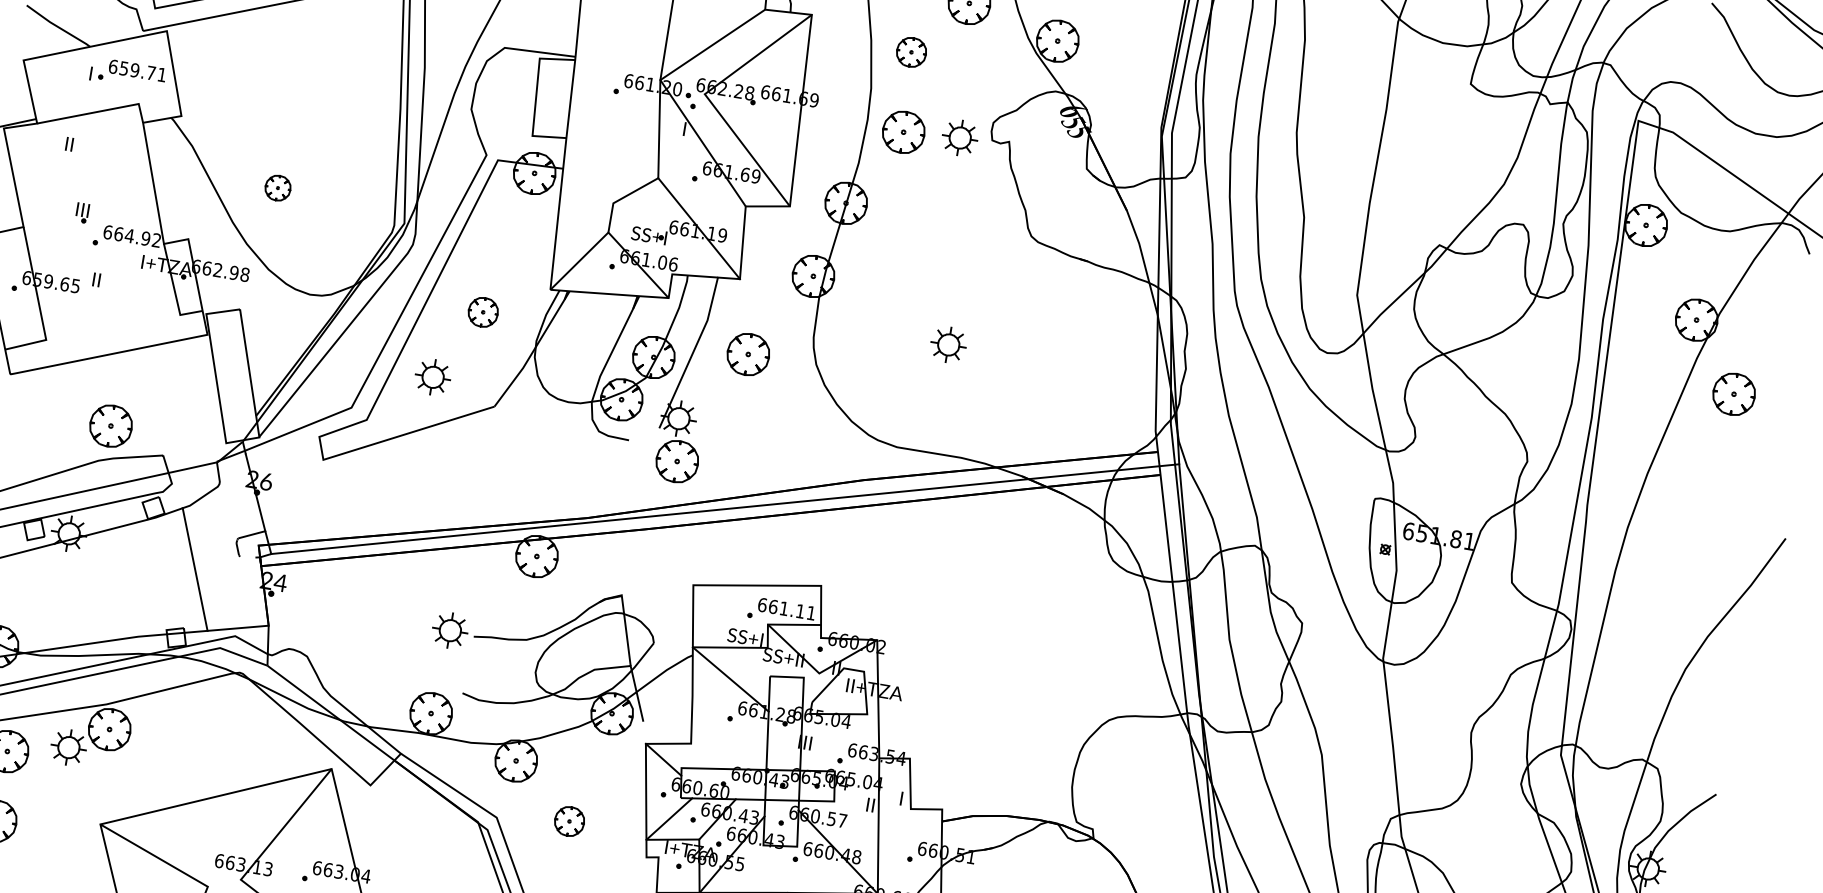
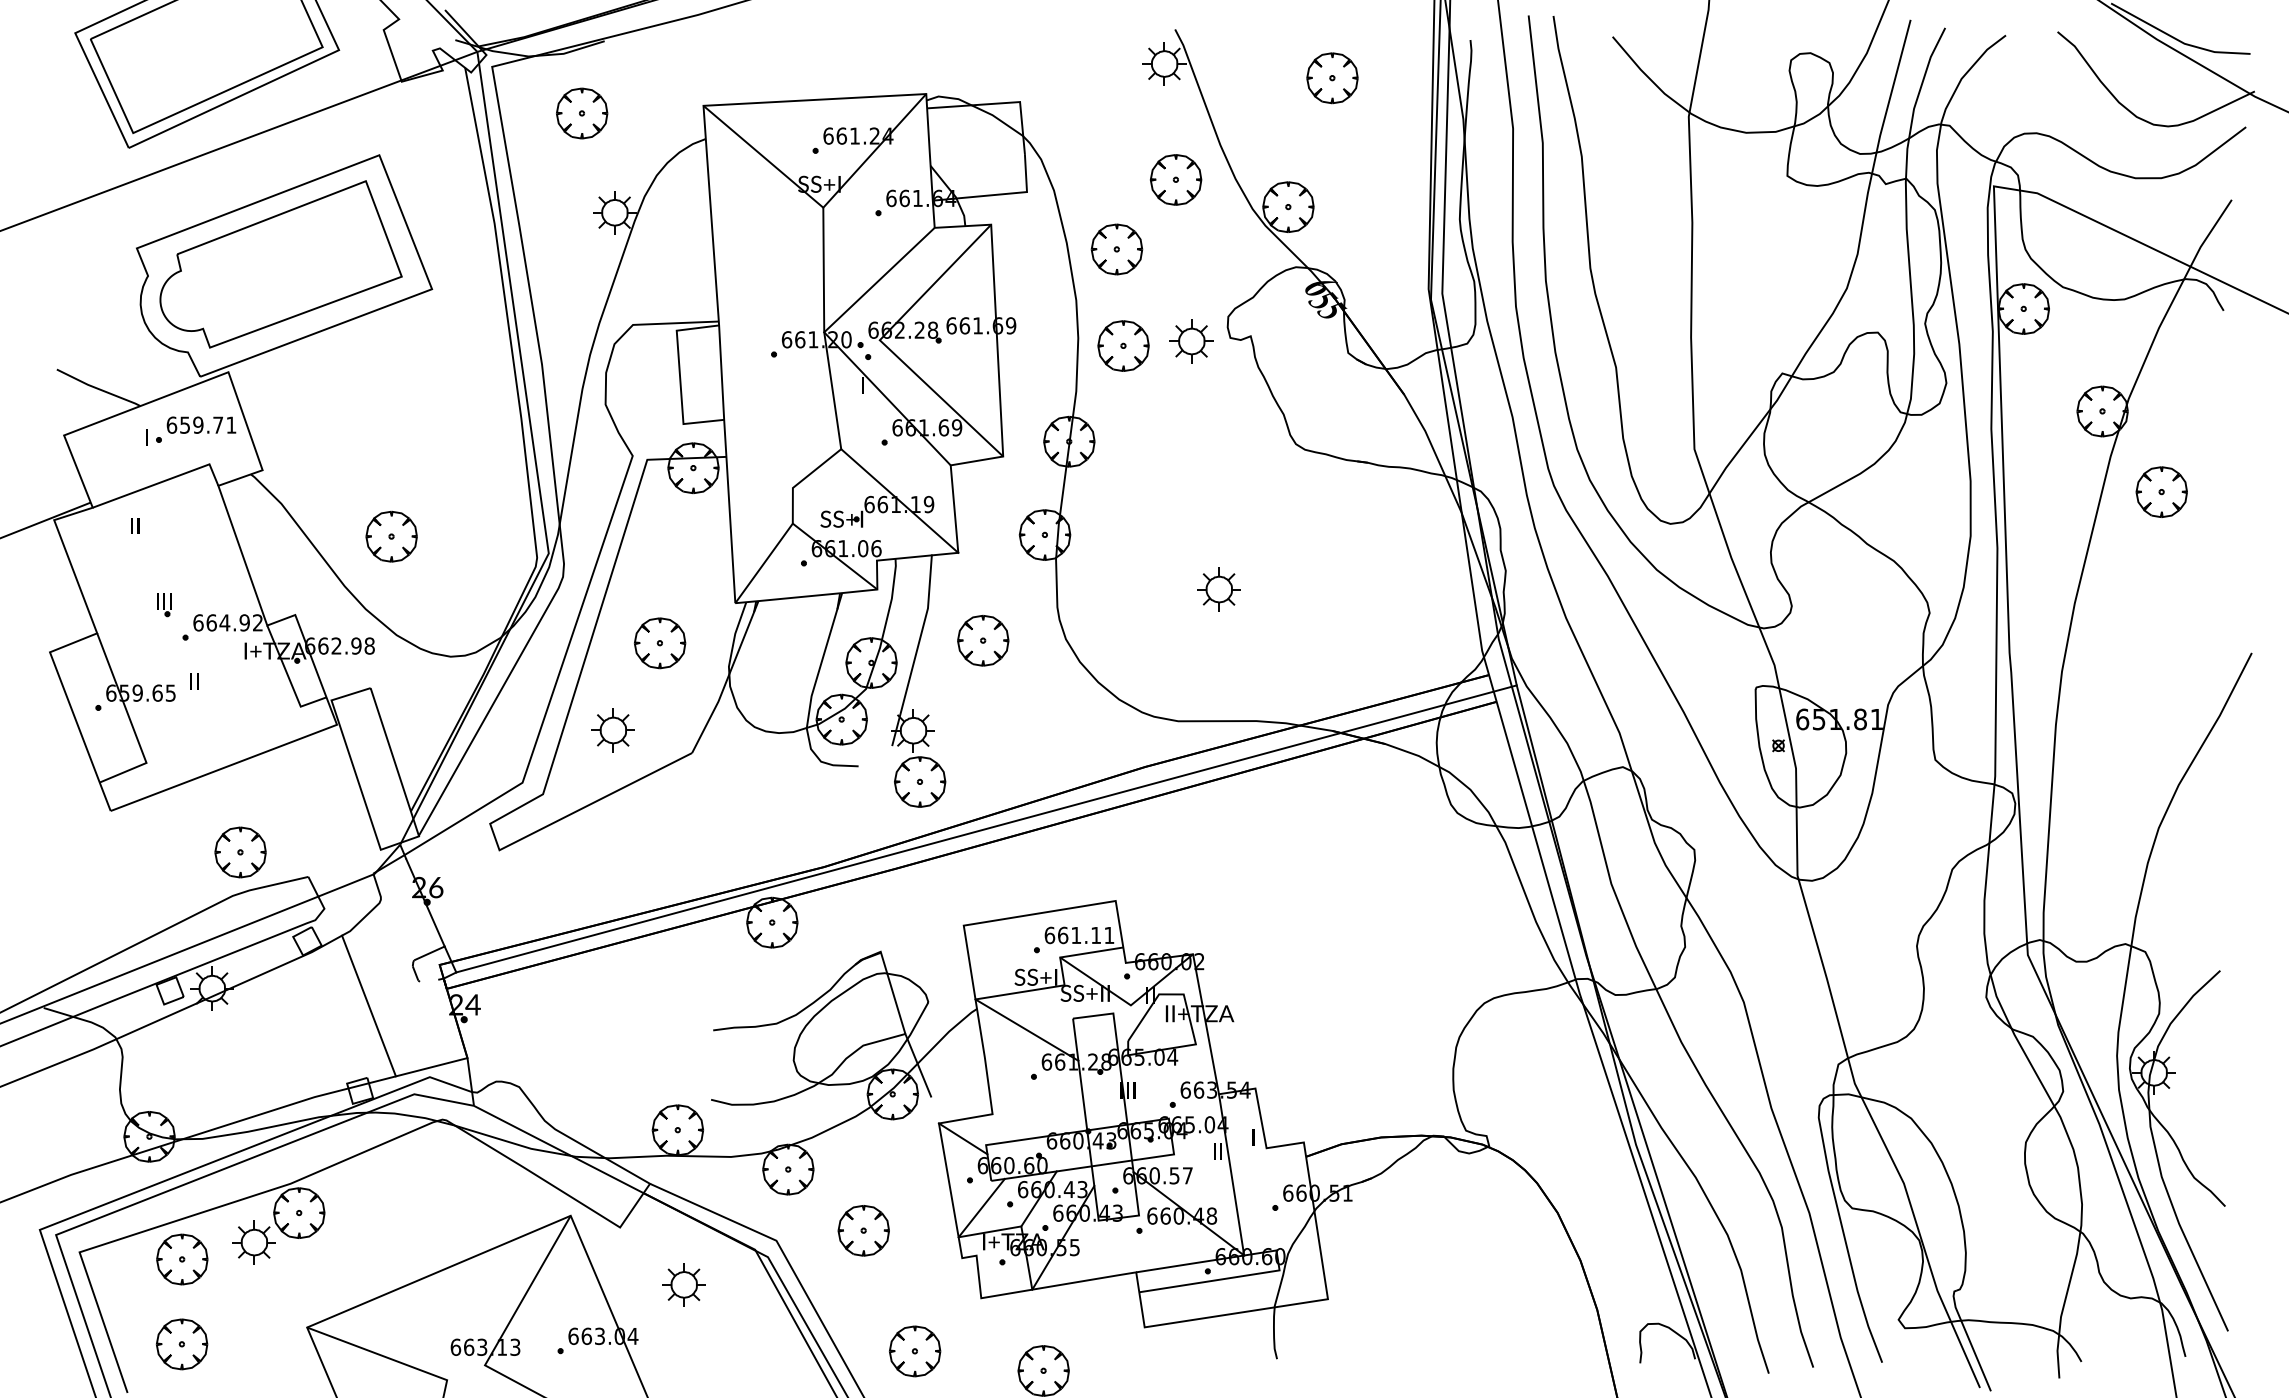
part: (911, 52) -> (1116, 249), size x1.43
part: (277, 188) -> (391, 536), size x1.67
part: (482, 312) -> (659, 643), size x1.43
part: (449, 630) -> (683, 1284), moved
part: (569, 821) -> (863, 1230), size x1.43

